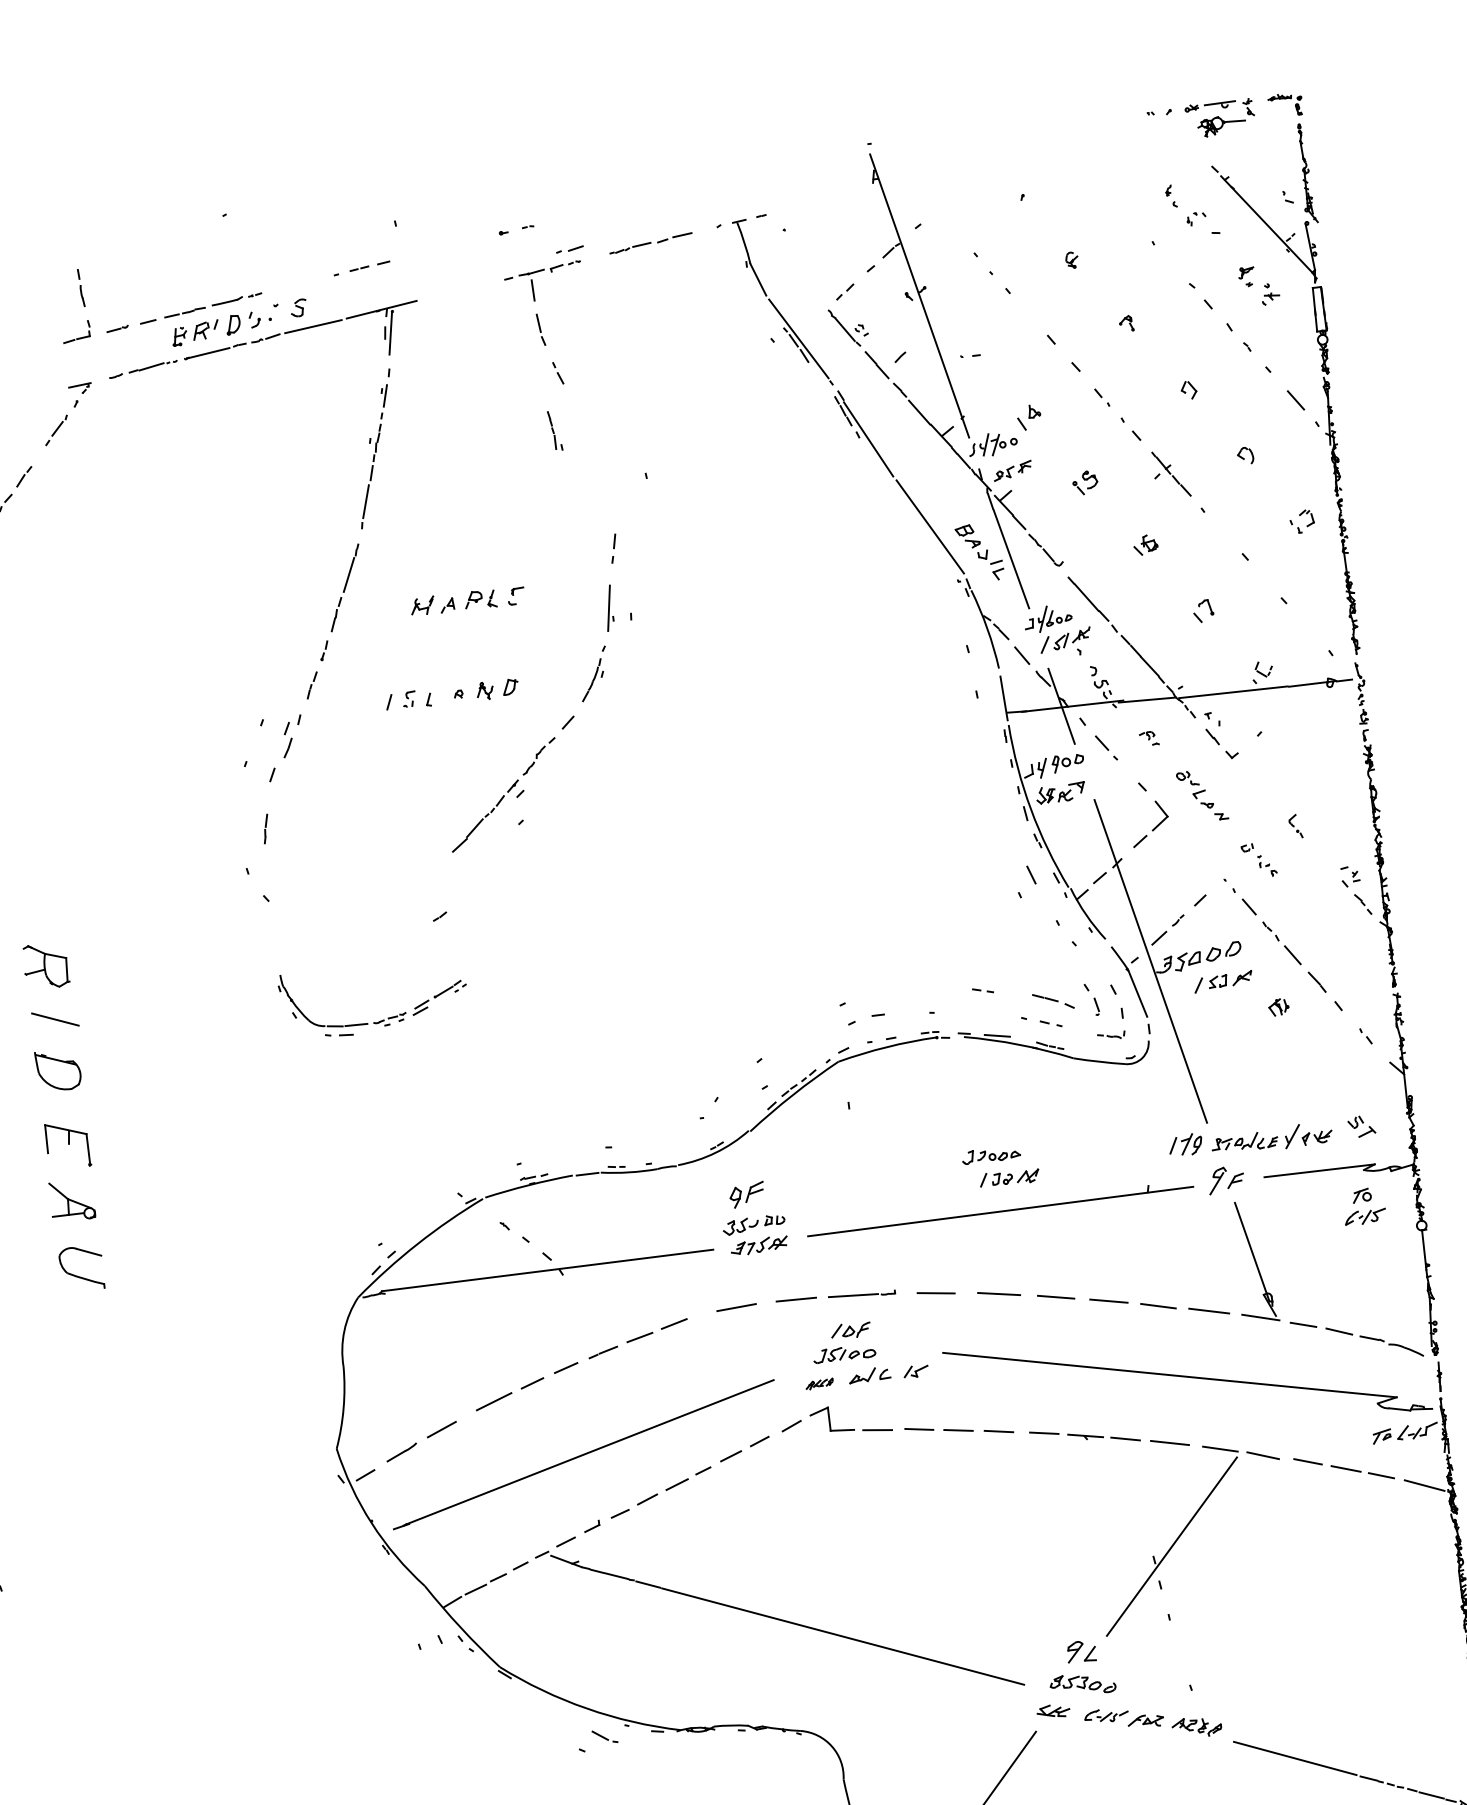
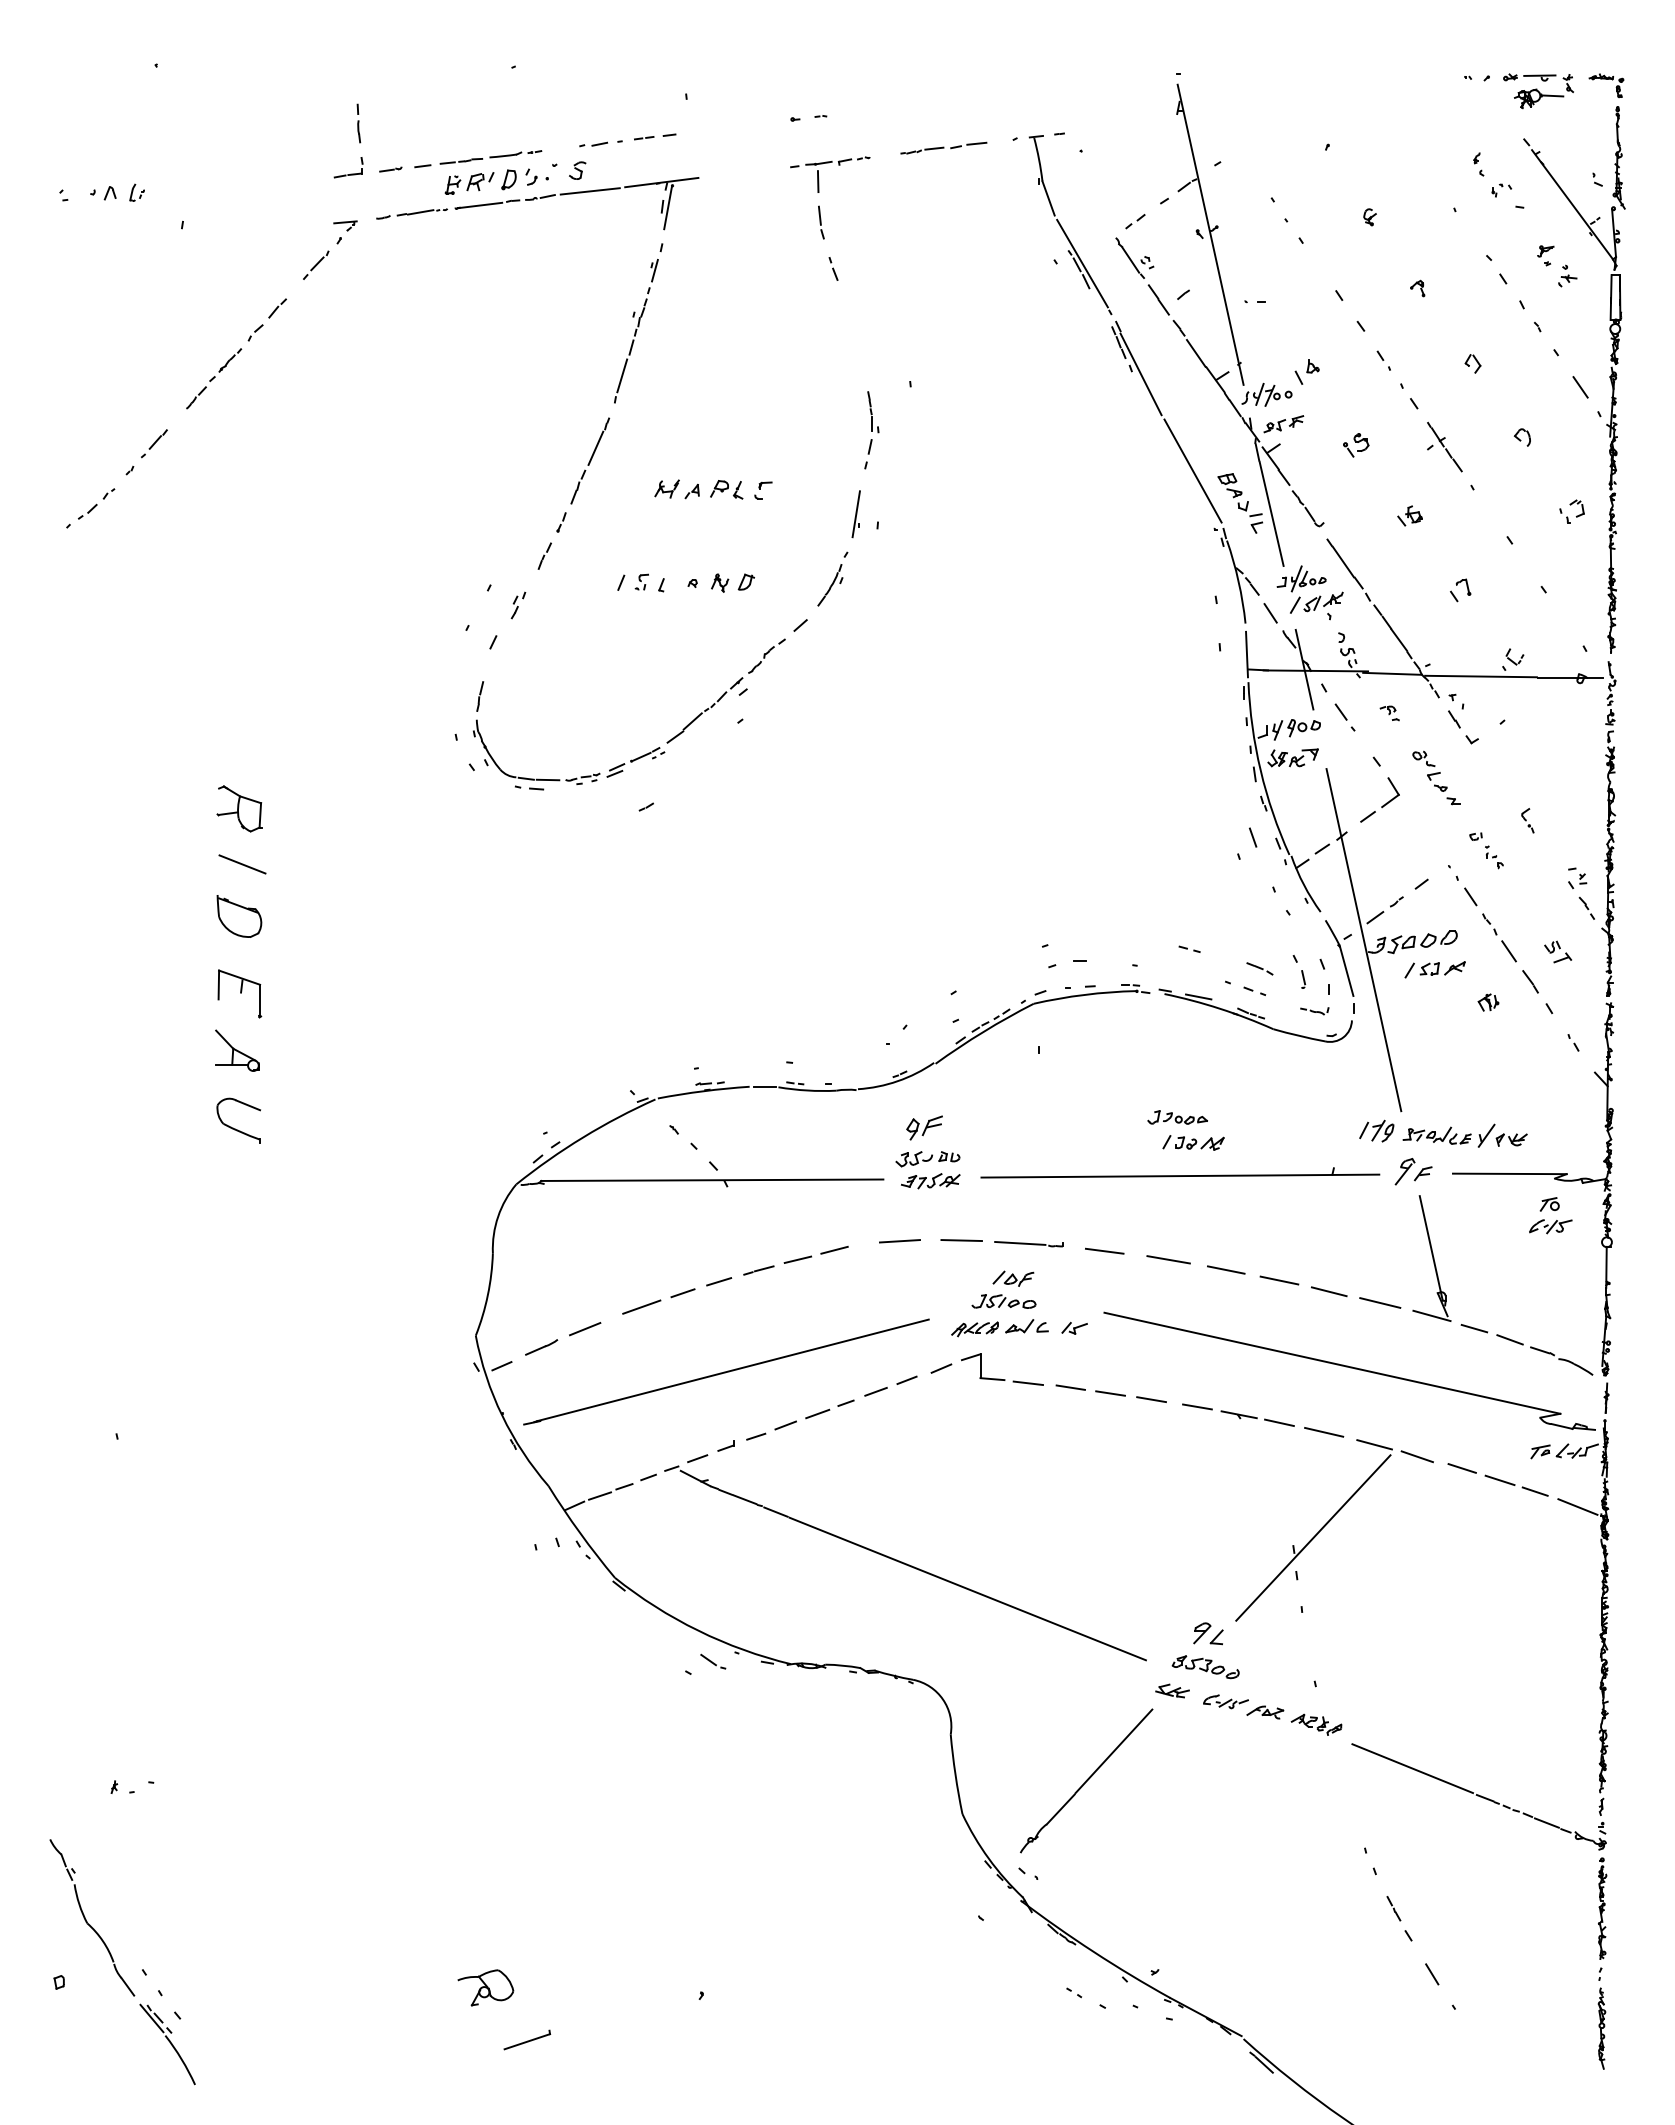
part: (569, 249) -> (593, 144), moved
part: (555, 431) -> (873, 412), moved
part: (292, 736) -> (518, 605), size x0.62
part: (1052, 1001) -> (1259, 968), size x0.62
part: (383, 1019) -> (576, 777), moved
part: (1361, 1126) -> (1557, 951), moved
part: (819, 1384) -> (974, 1329), size x1.67

